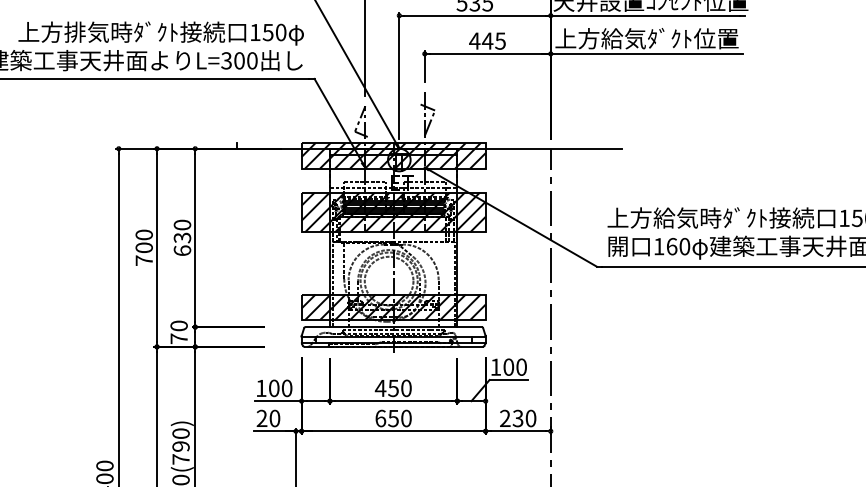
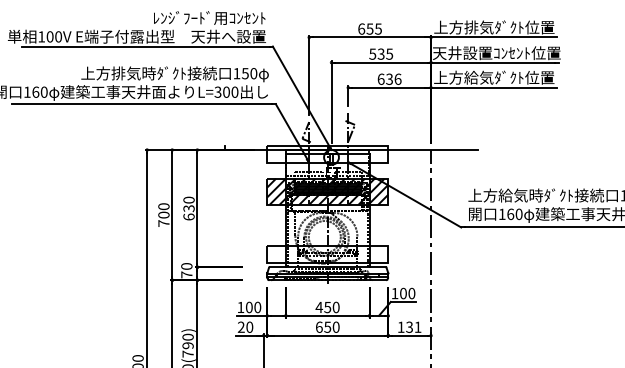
text: (487, 39) -> (389, 78), 445 -> 636
hatch: (393, 155) -> (327, 154), removed
hatch: (393, 306) -> (327, 253), removed
text: (517, 417) -> (409, 326), 230 -> 131

